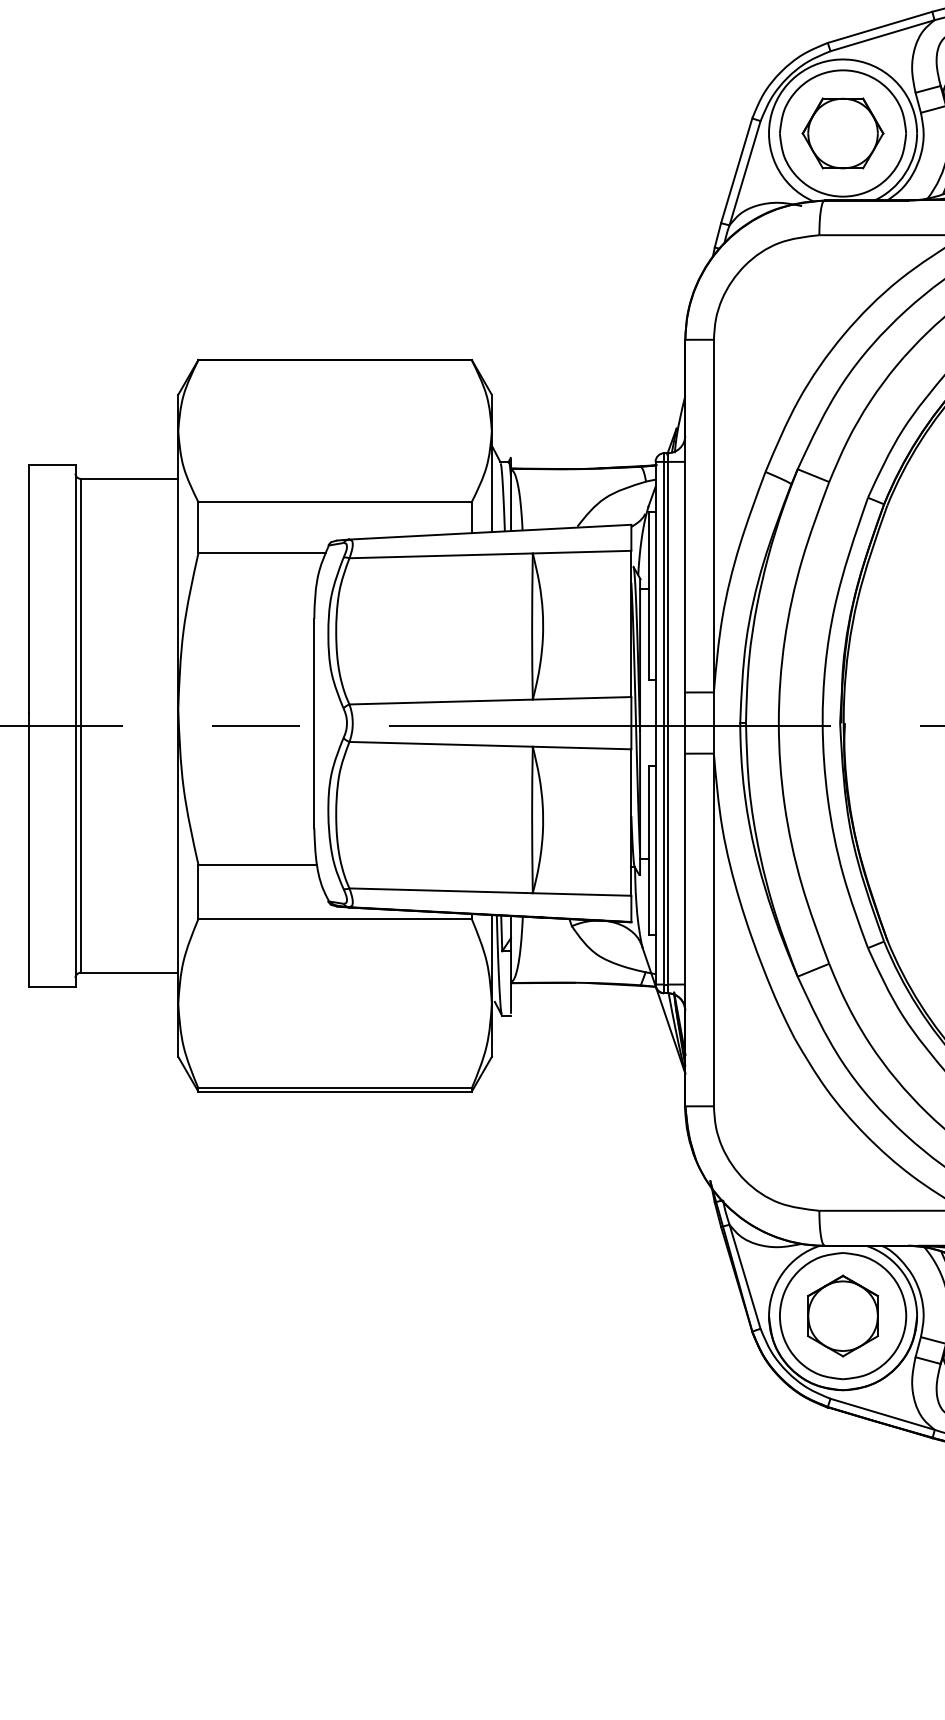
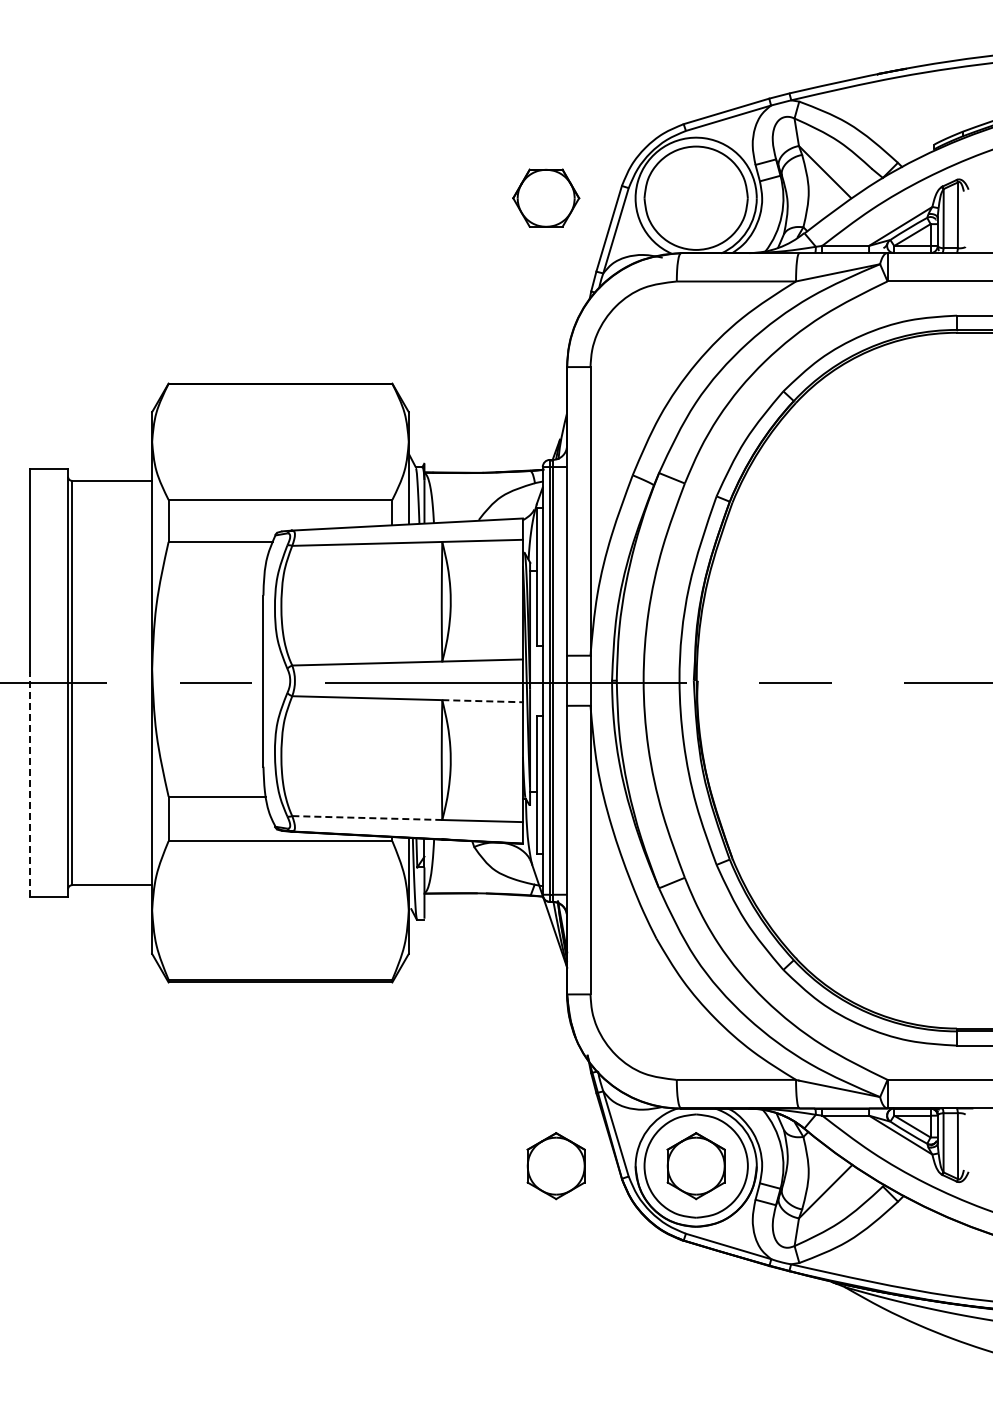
part: (843, 132) -> (546, 197), moved
line: (583, 748) -> (483, 701), solid -> dashed
line: (29, 849) -> (30, 784), solid -> dashed
line: (440, 891) -> (366, 818), solid -> dashed
part: (671, 1316) -> (555, 1166), added

